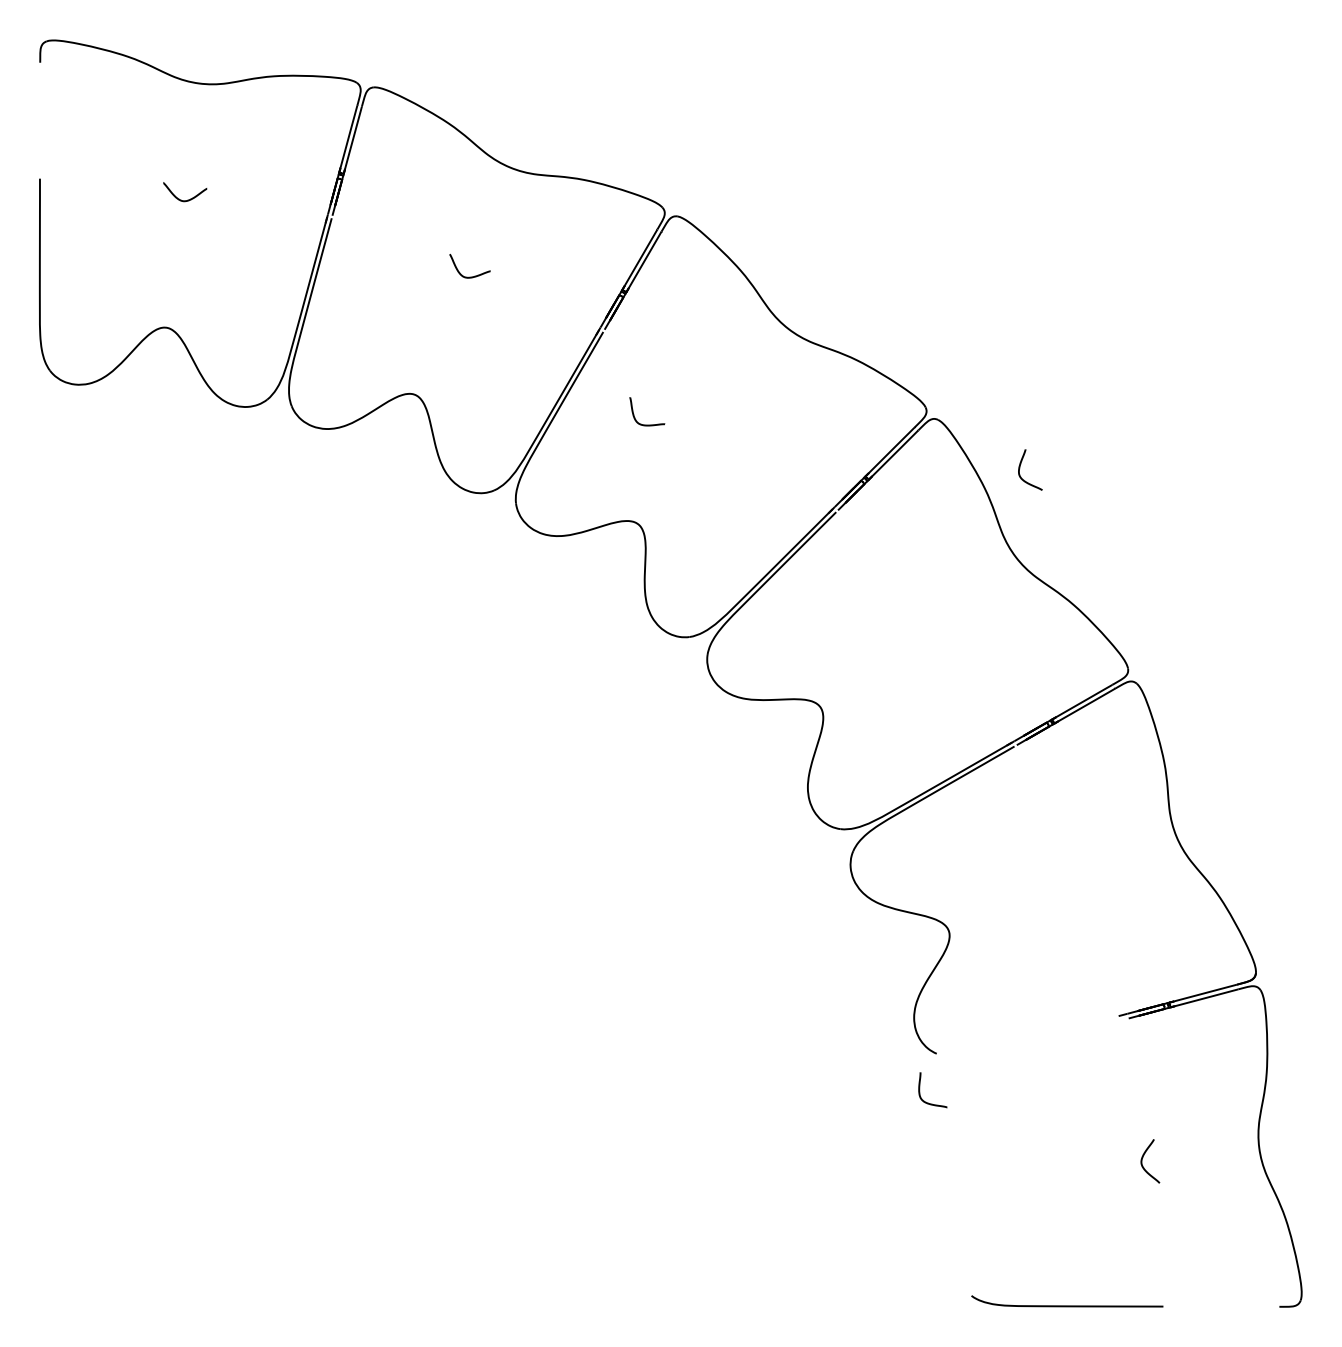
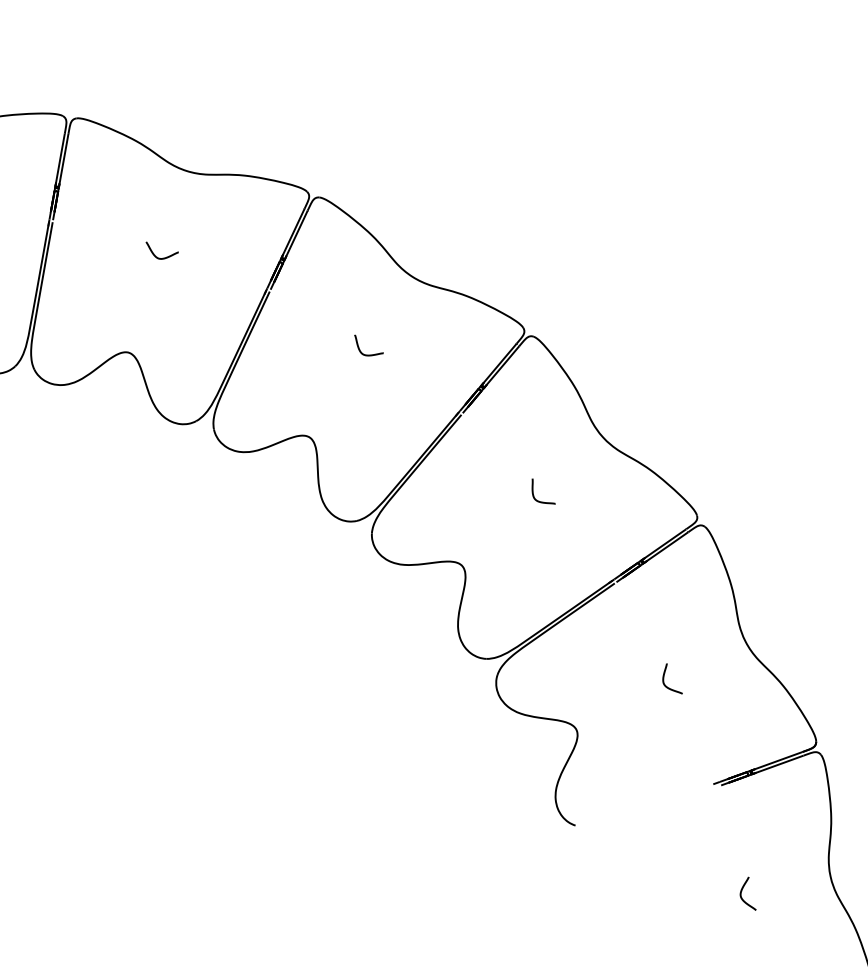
curve: (647, 424) -> (370, 354), moved
curve: (1020, 468) -> (664, 678), moved
curve: (920, 1090) -> (533, 492), moved

